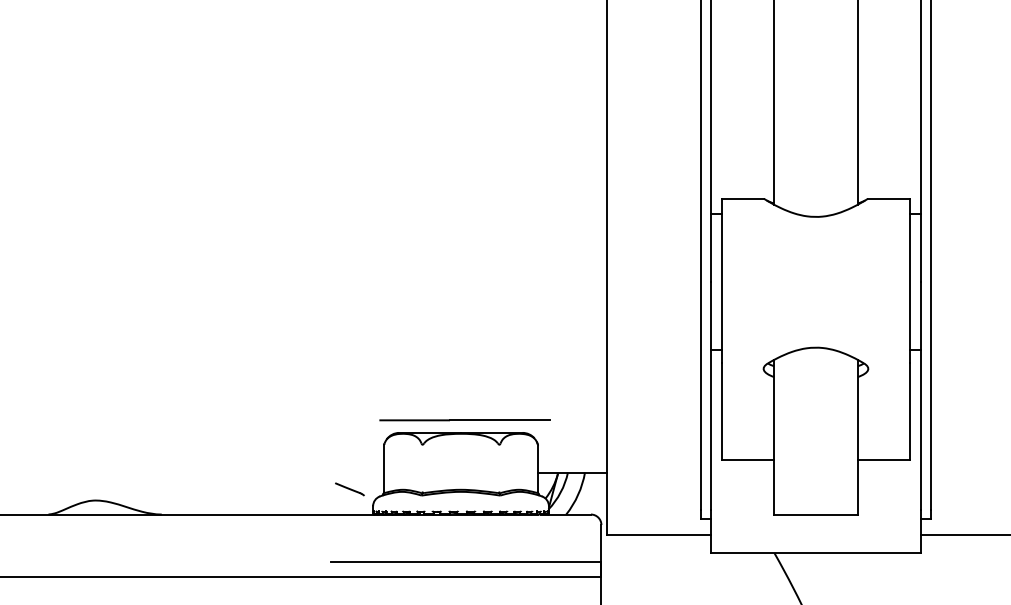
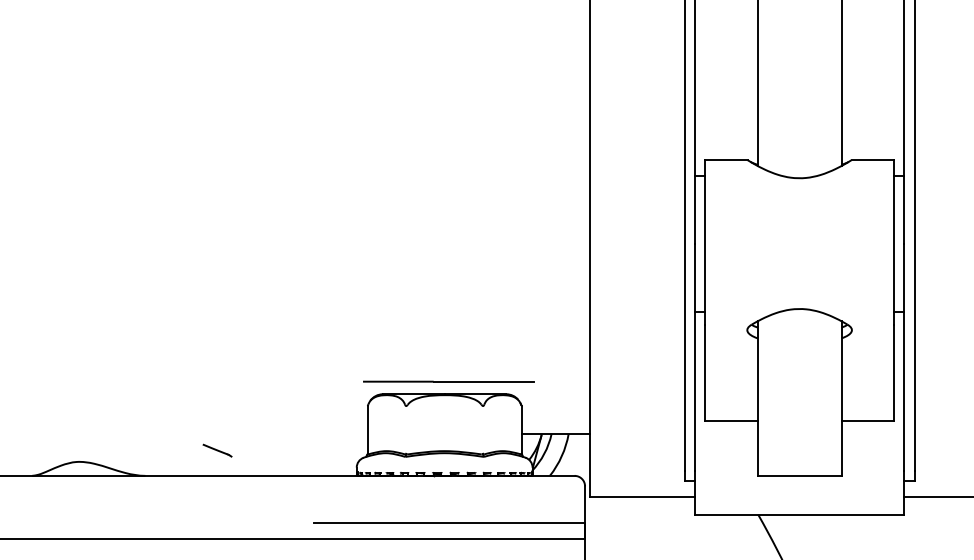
line: (349, 489) -> (217, 450), moved

